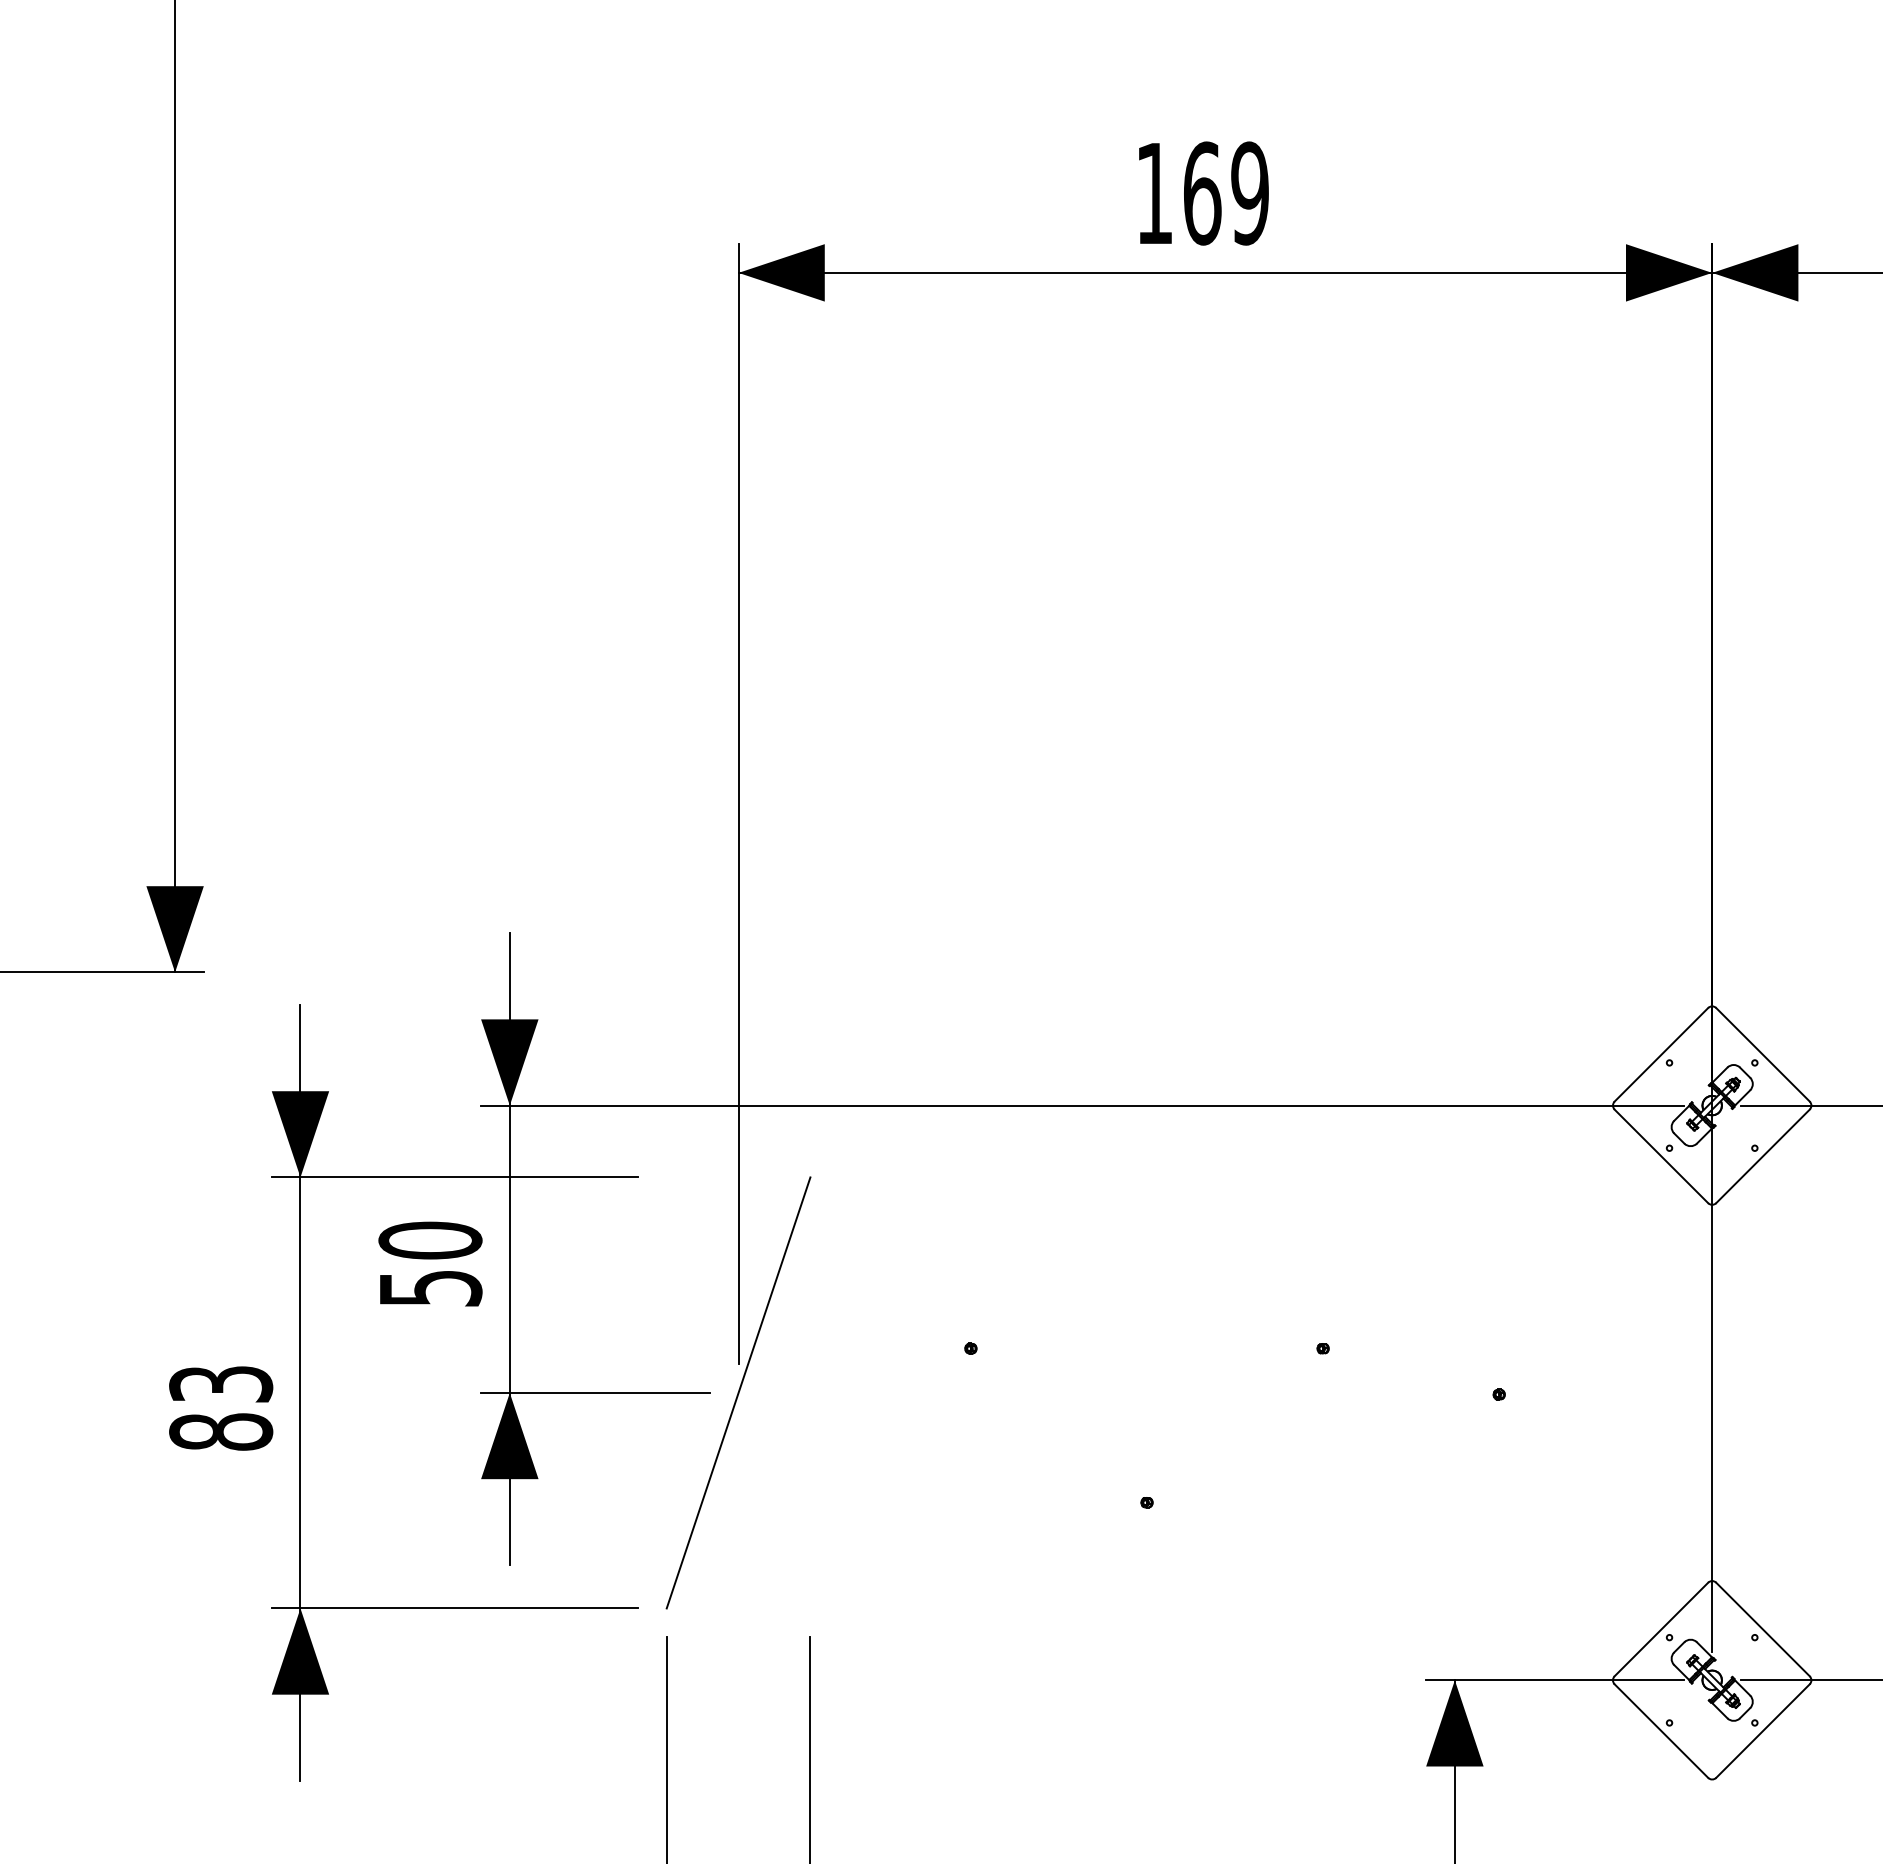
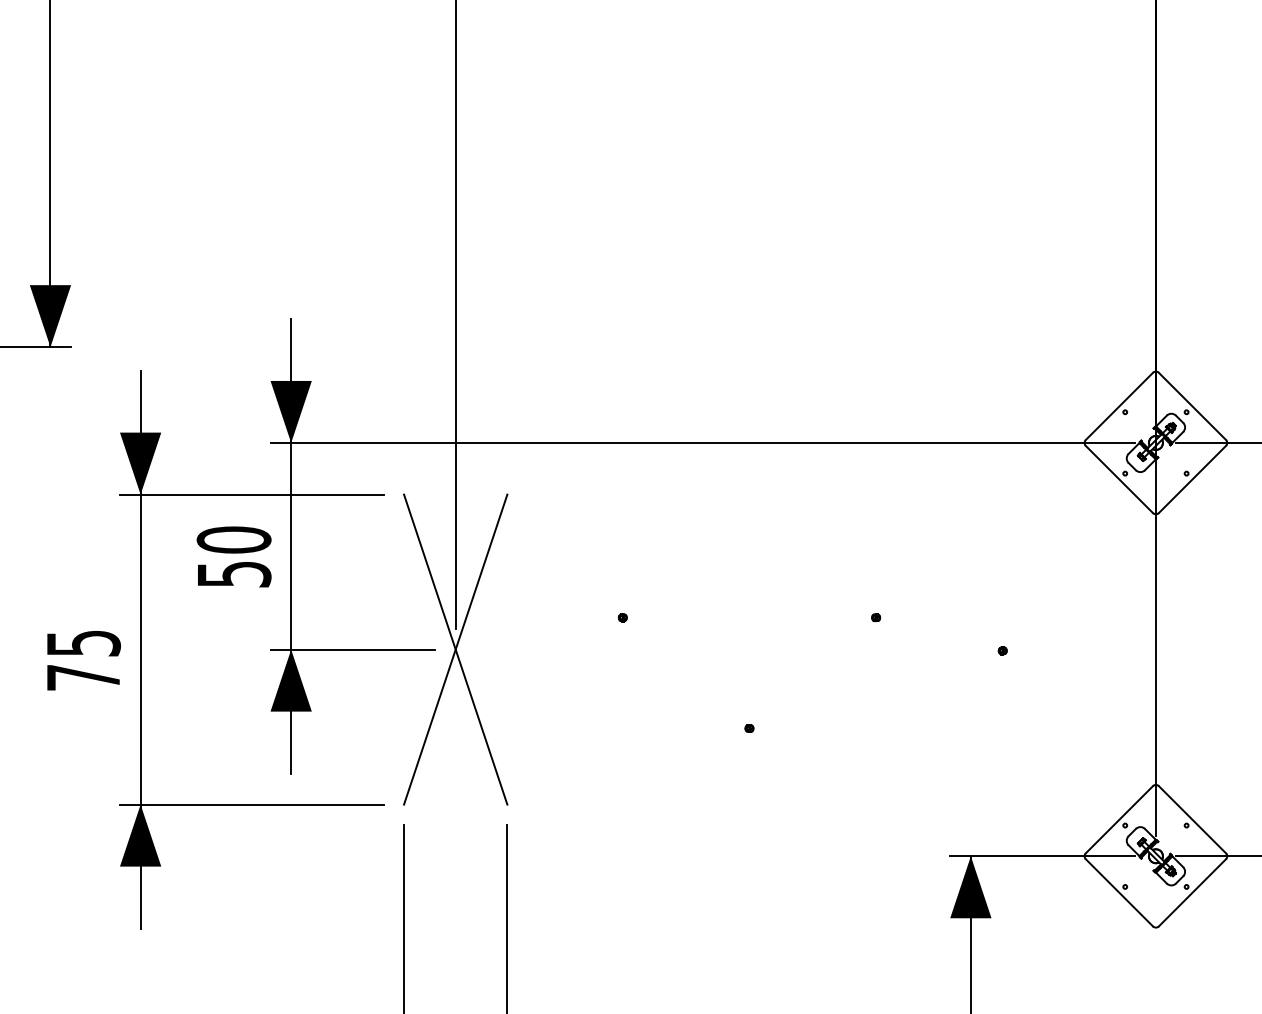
line: (738, 1392) -> (455, 649), added
text: (221, 1408) -> (83, 660), 83 -> 75

